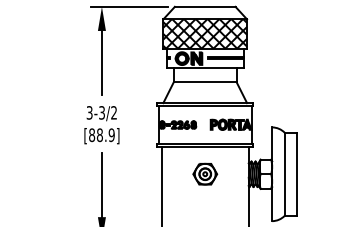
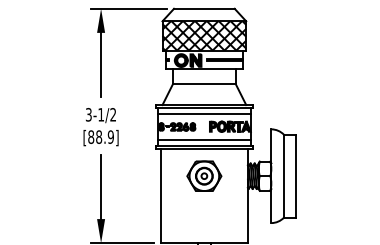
line: (205, 111) -> (204, 113), added
text: (102, 112) -> (101, 114), 3-3/2 -> 3-1/2
line: (205, 138) -> (204, 140), added
part: (205, 173) -> (204, 175), size x1.43

